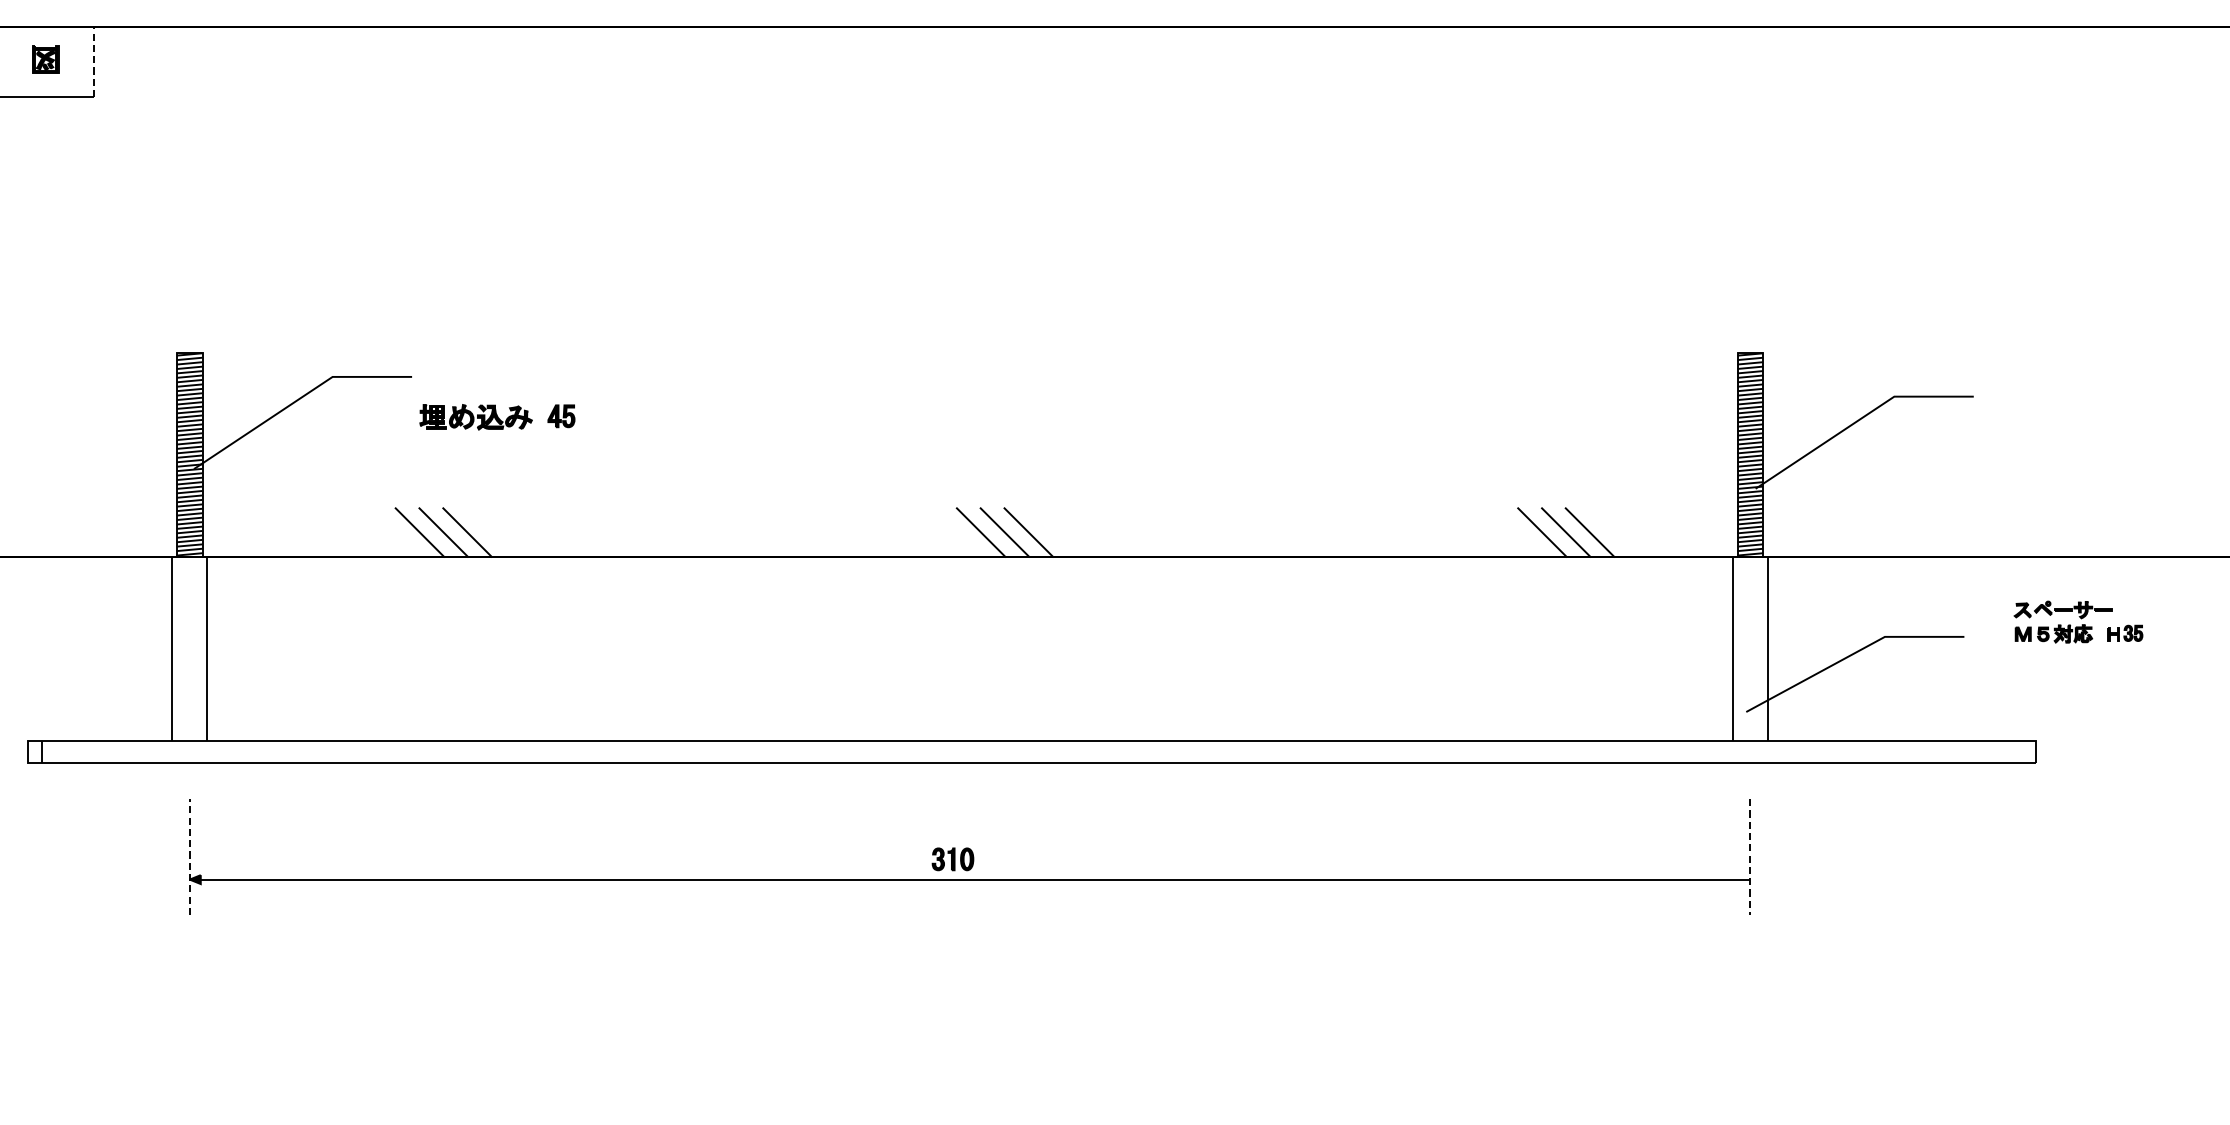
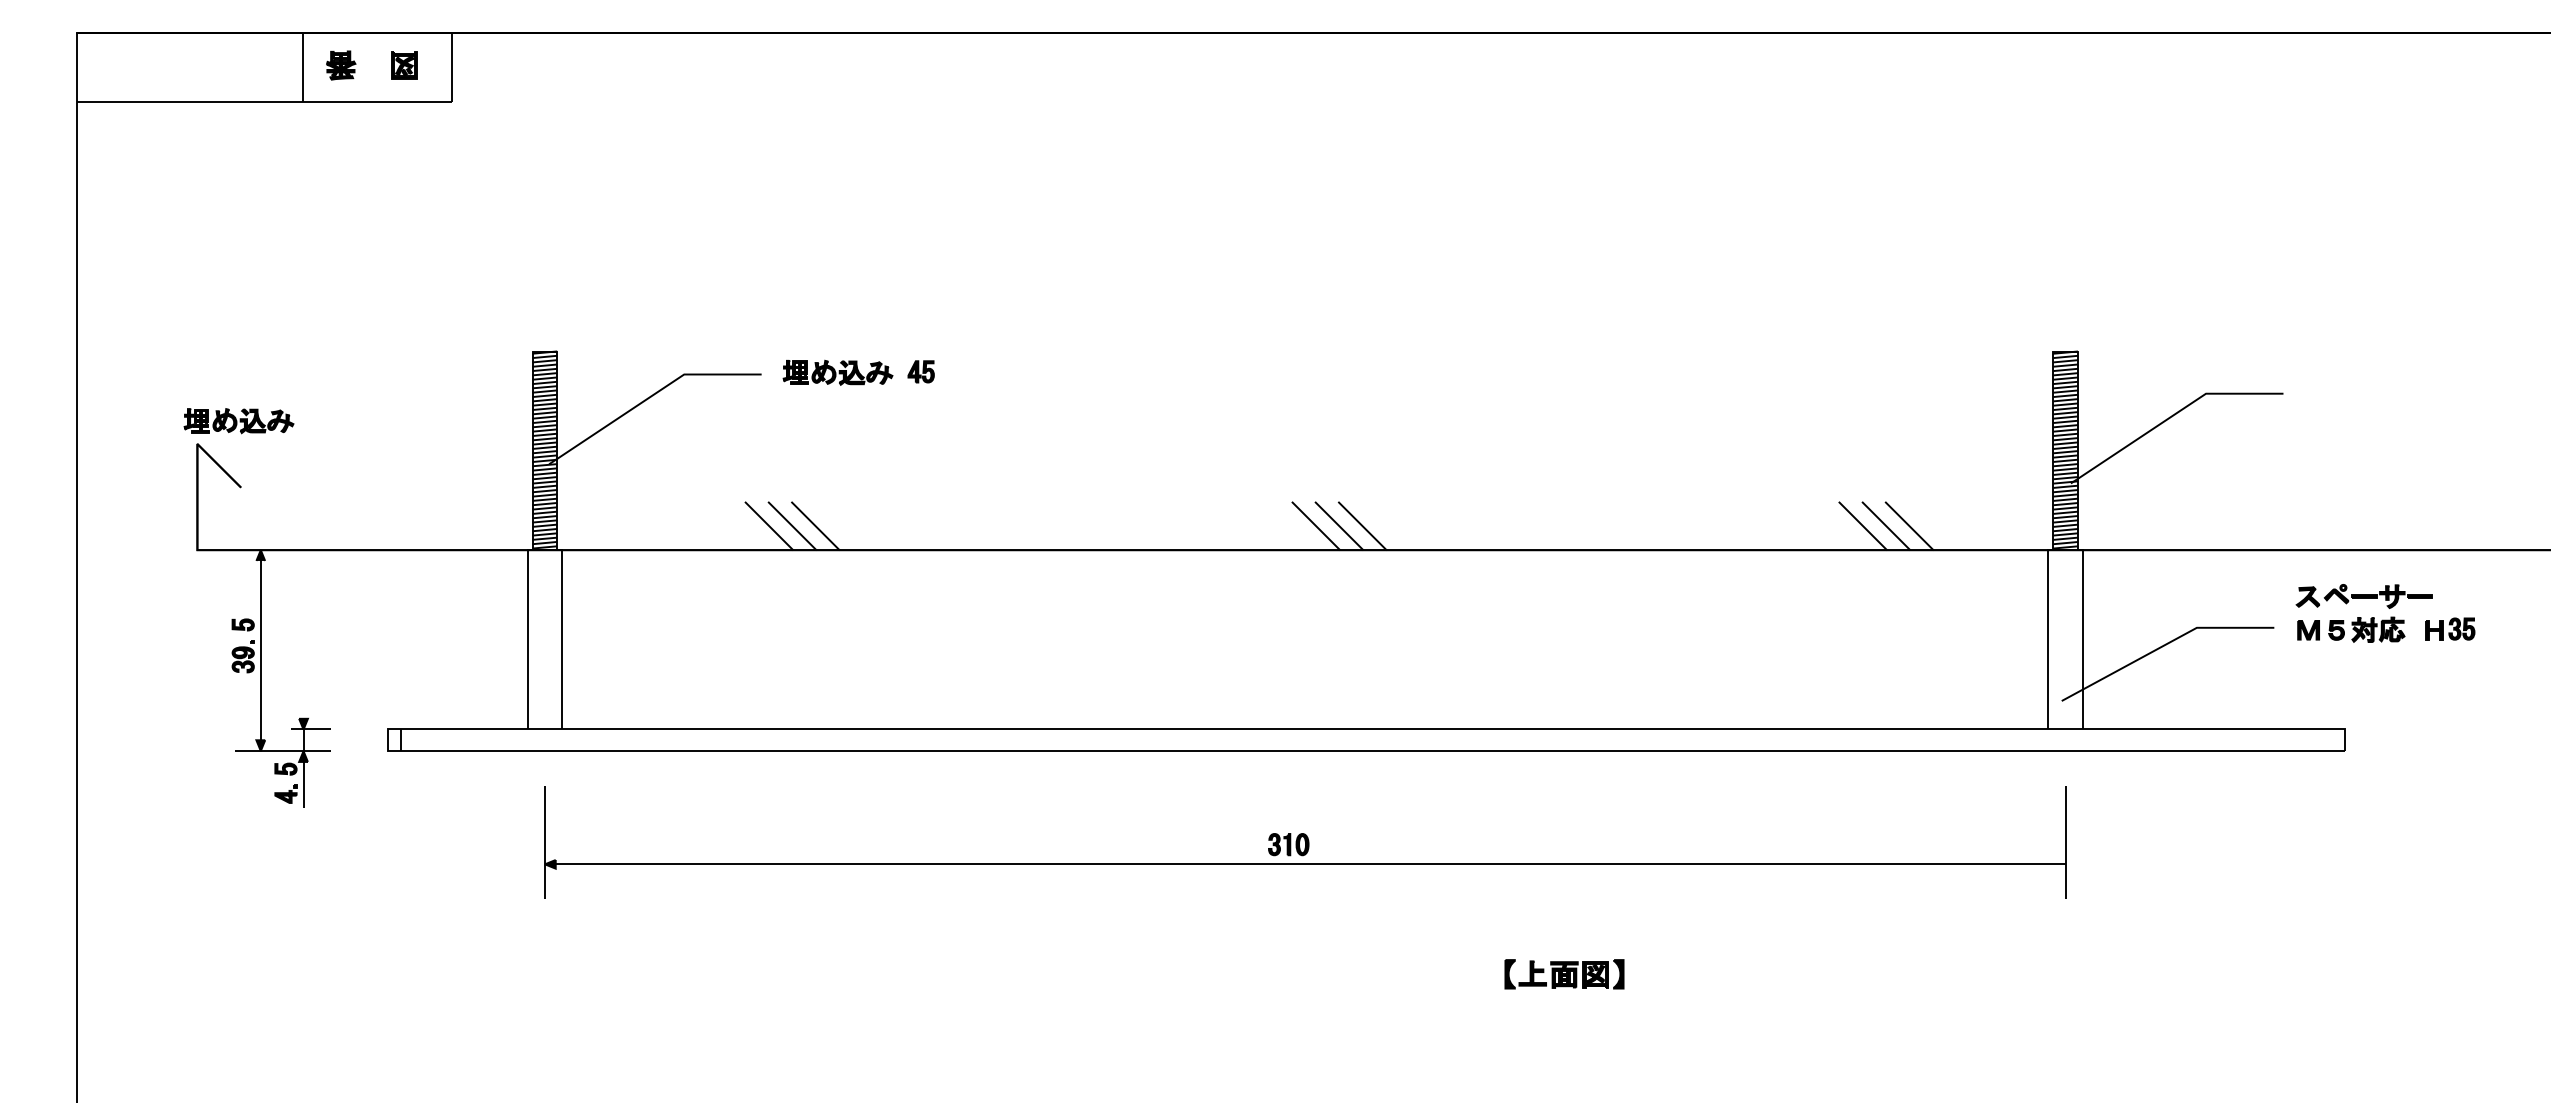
line: (93, 61) -> (451, 67), dashed -> solid
part: (497, 416) -> (858, 372), moved
part: (2078, 622) -> (2385, 613), size x1.43
line: (189, 856) -> (544, 841), dashed -> solid
line: (1750, 857) -> (2065, 842), dashed -> solid
part: (1235, 992) -> (1564, 974), added

